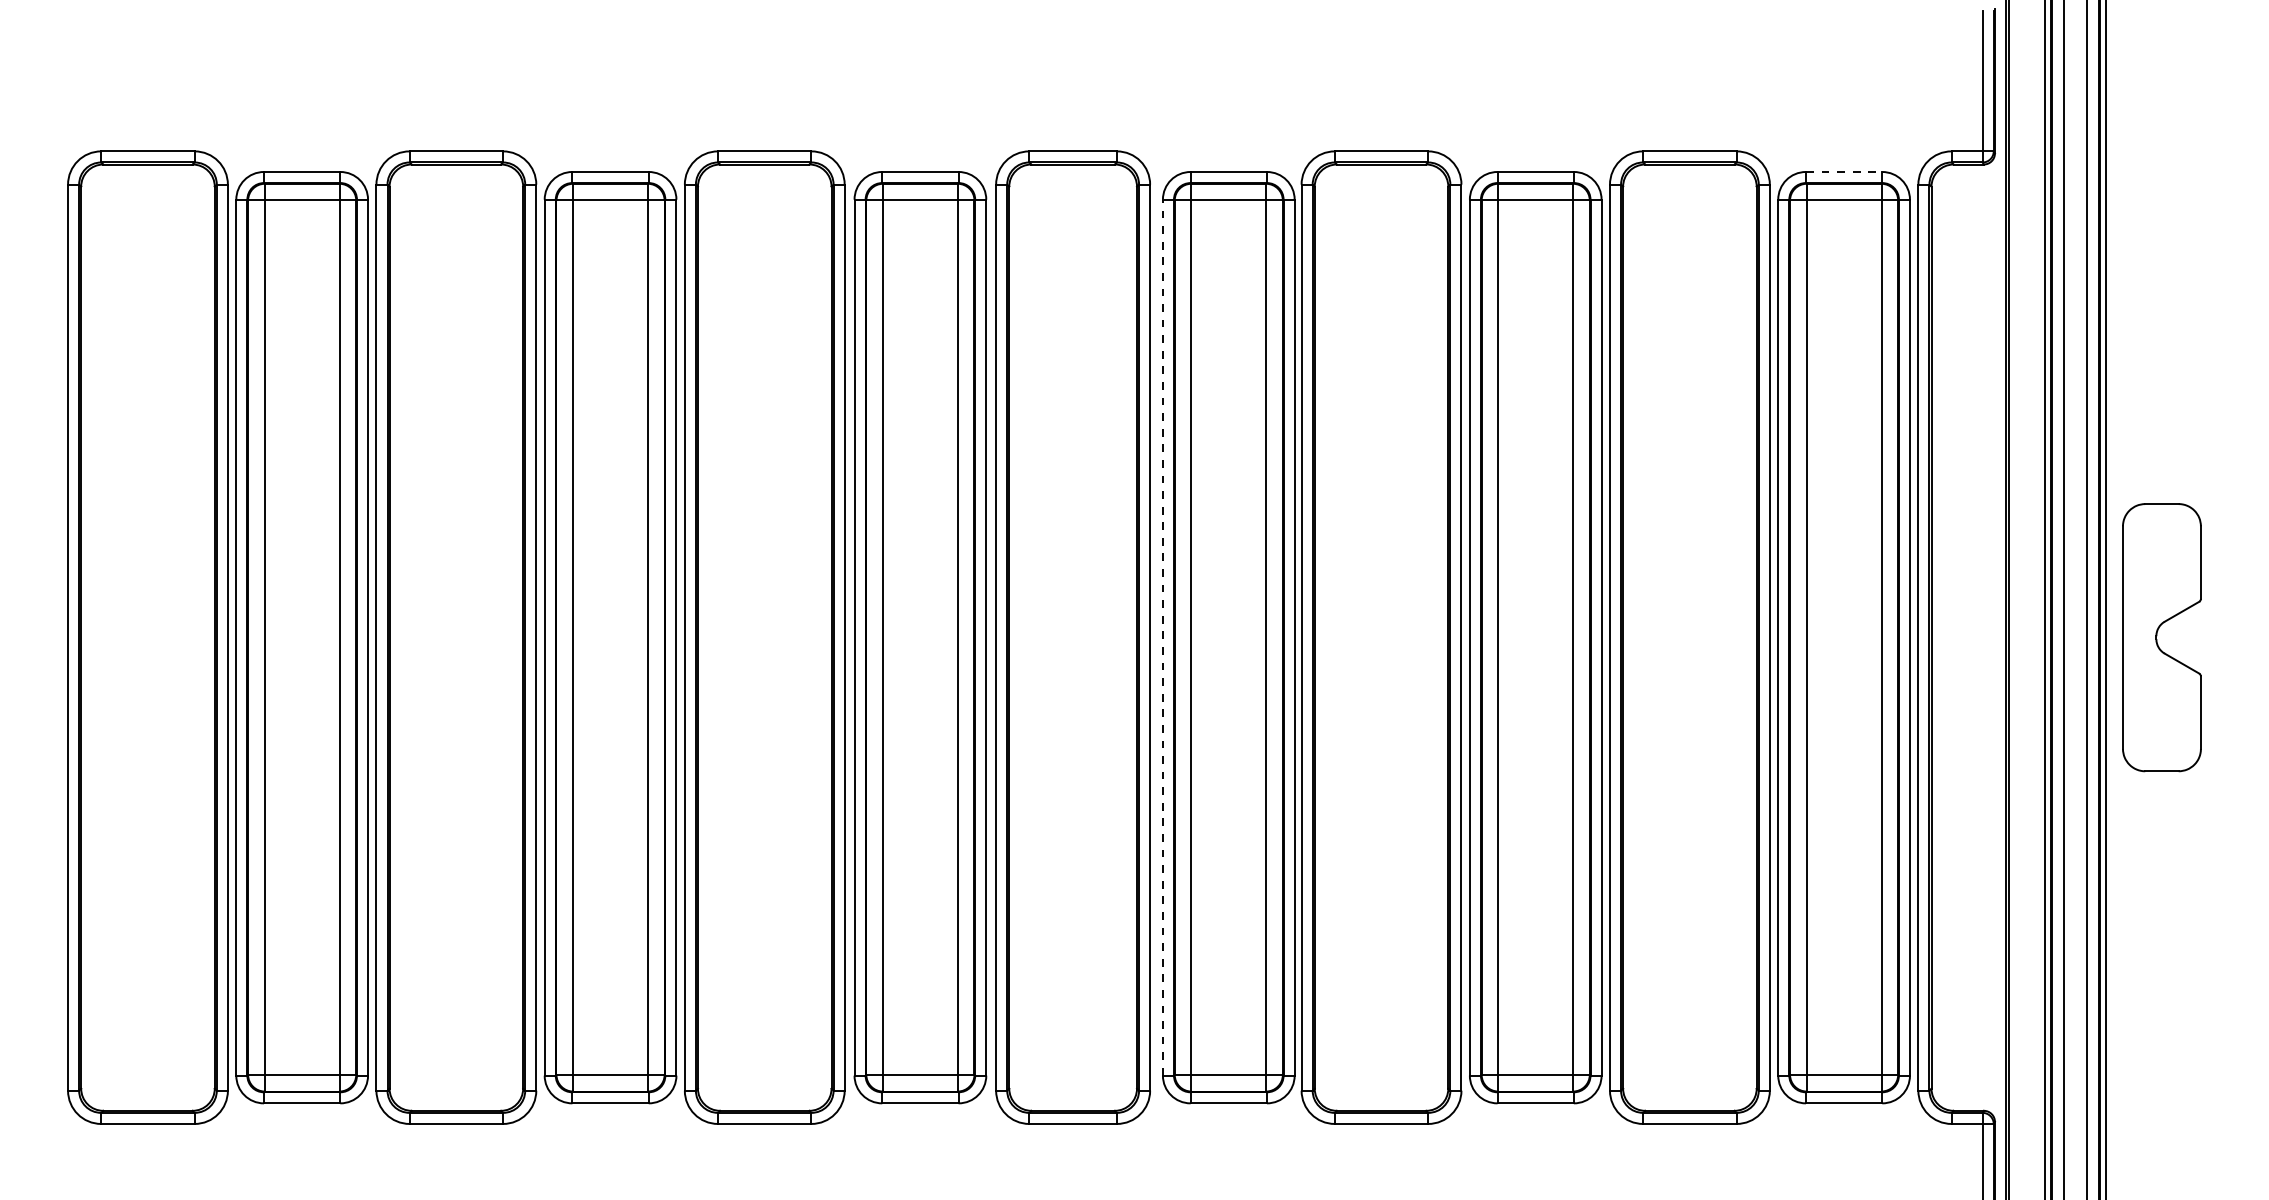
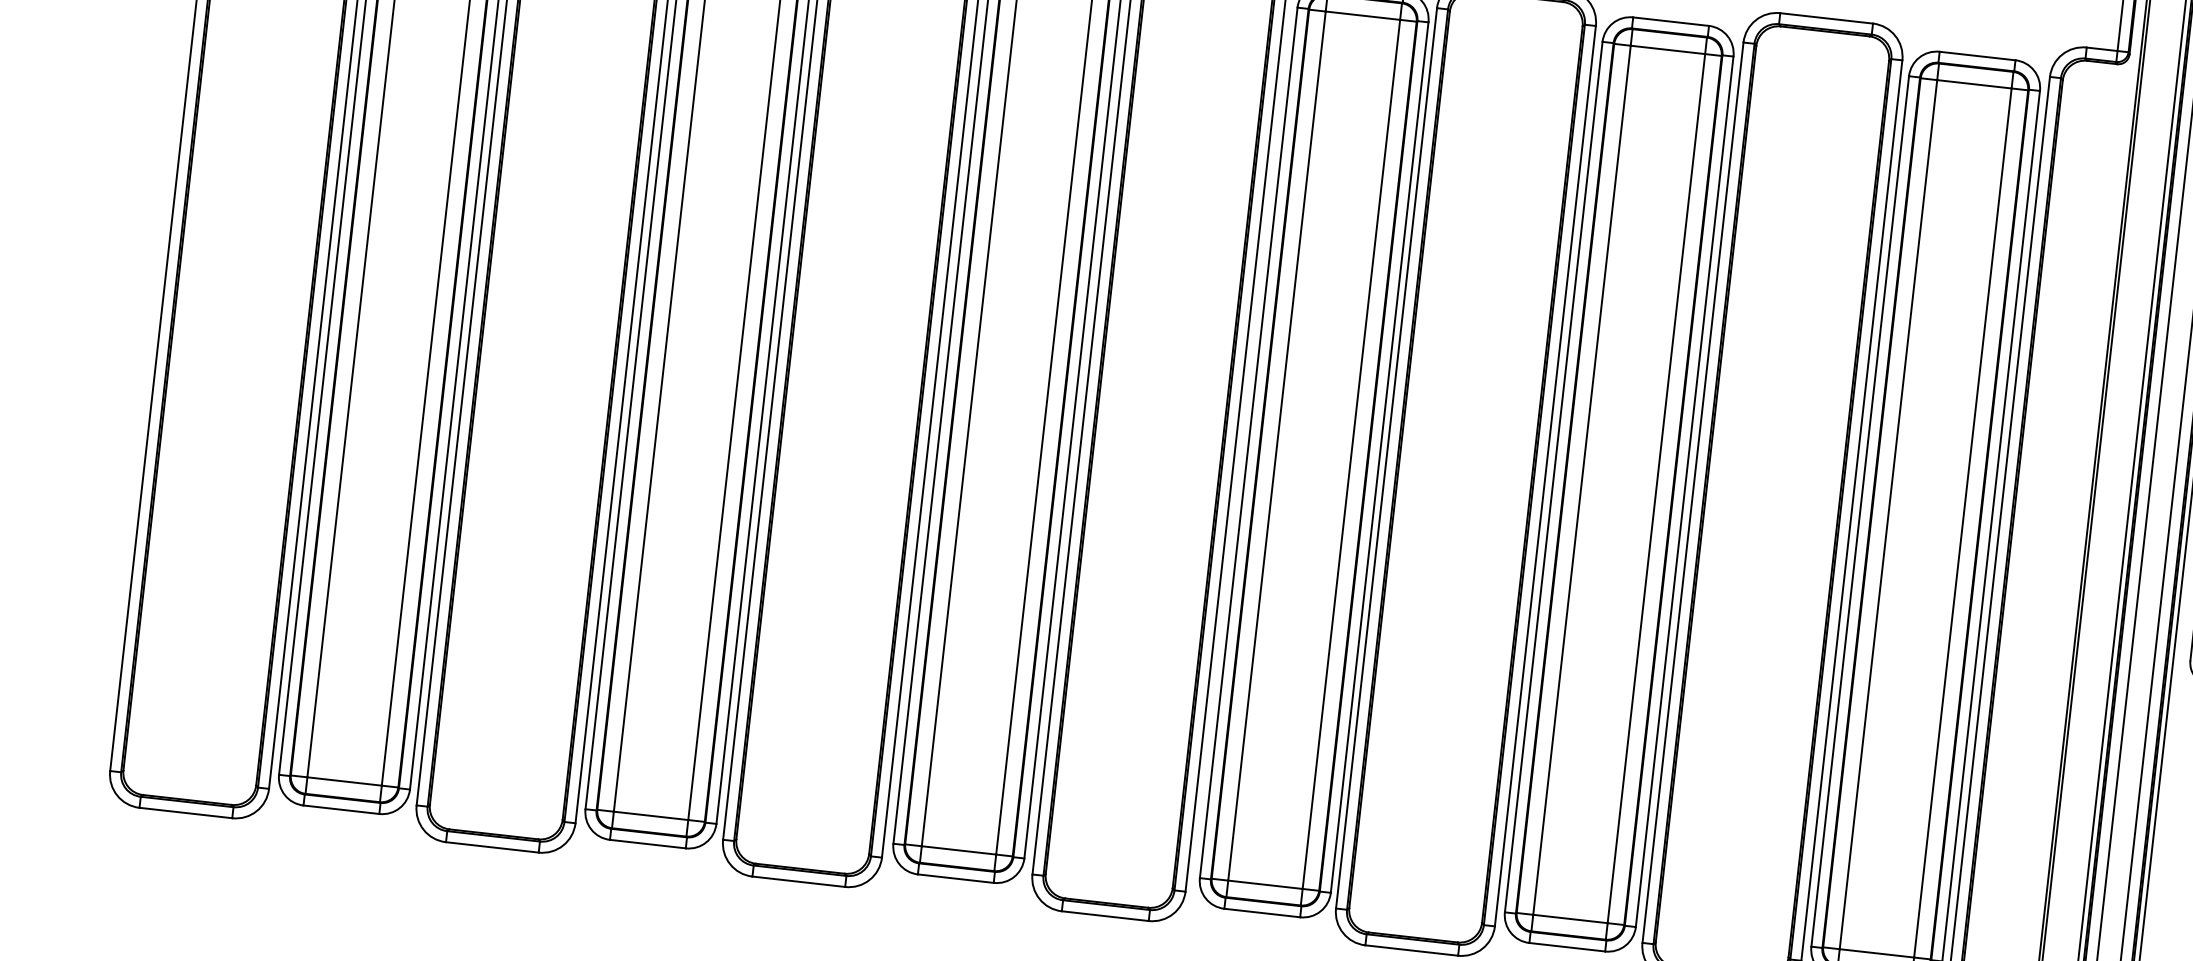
line: (1844, 171) -> (1978, 55), dashed -> solid
line: (1162, 637) -> (1248, 442), dashed -> solid

